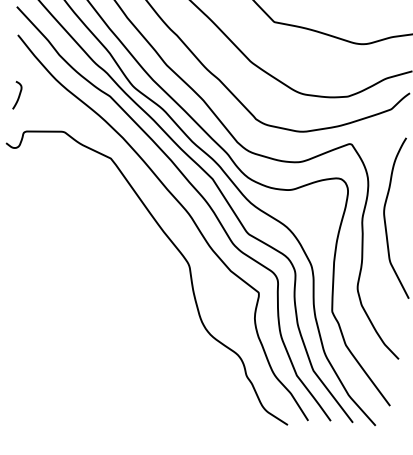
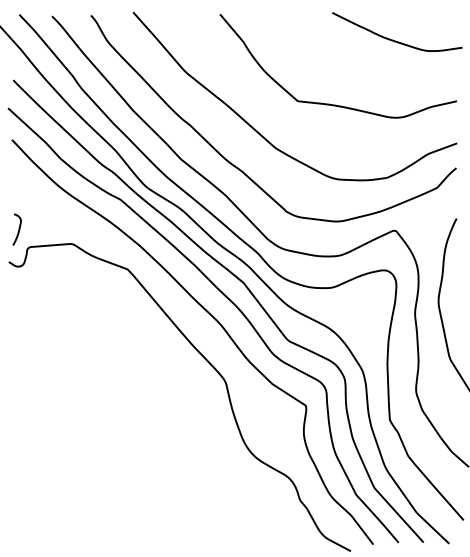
curve: (18, 95) -> (18, 229), moved

